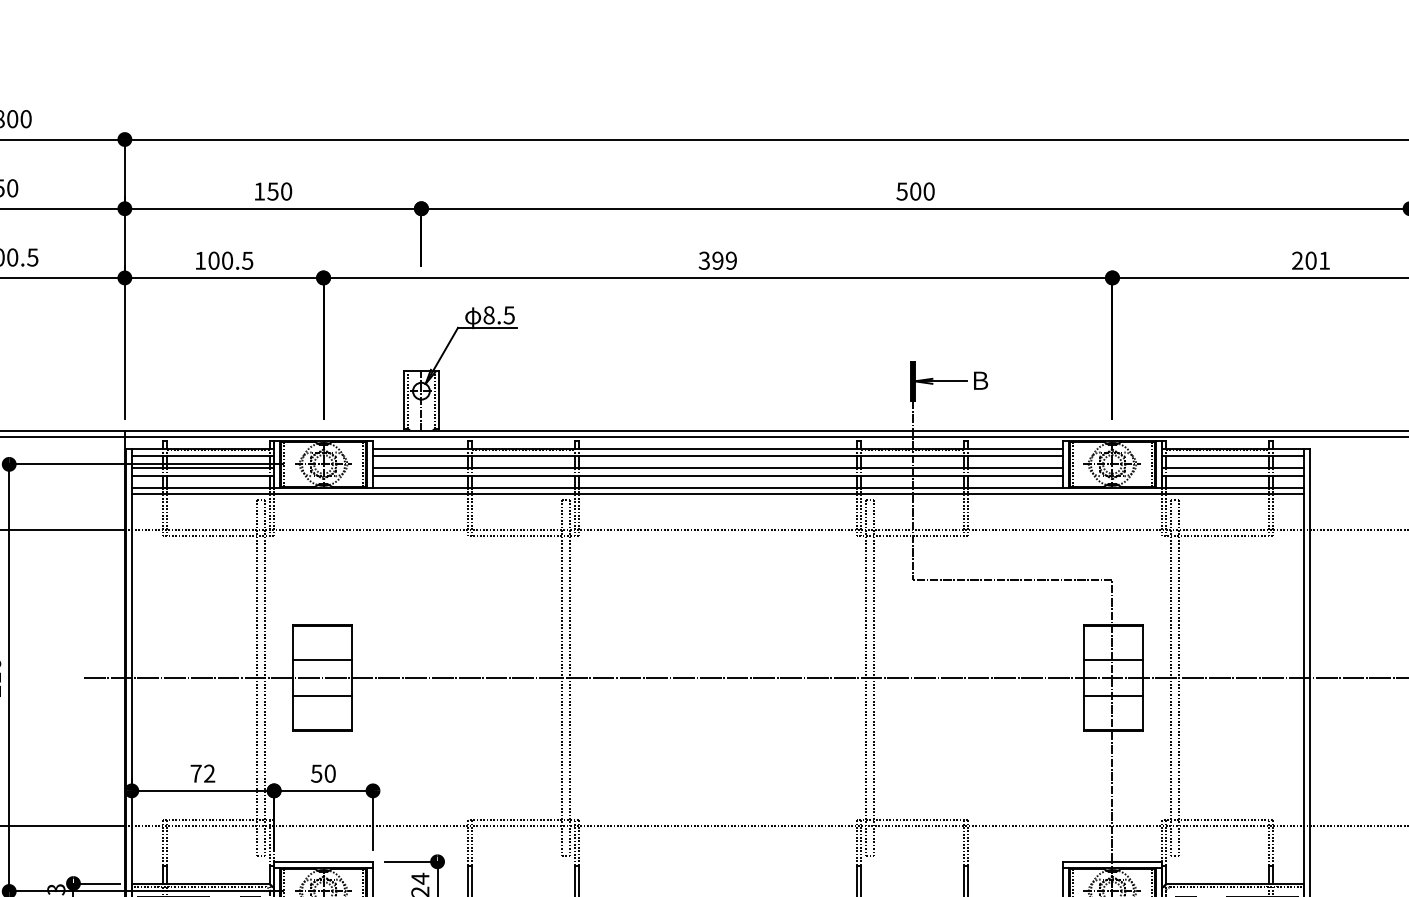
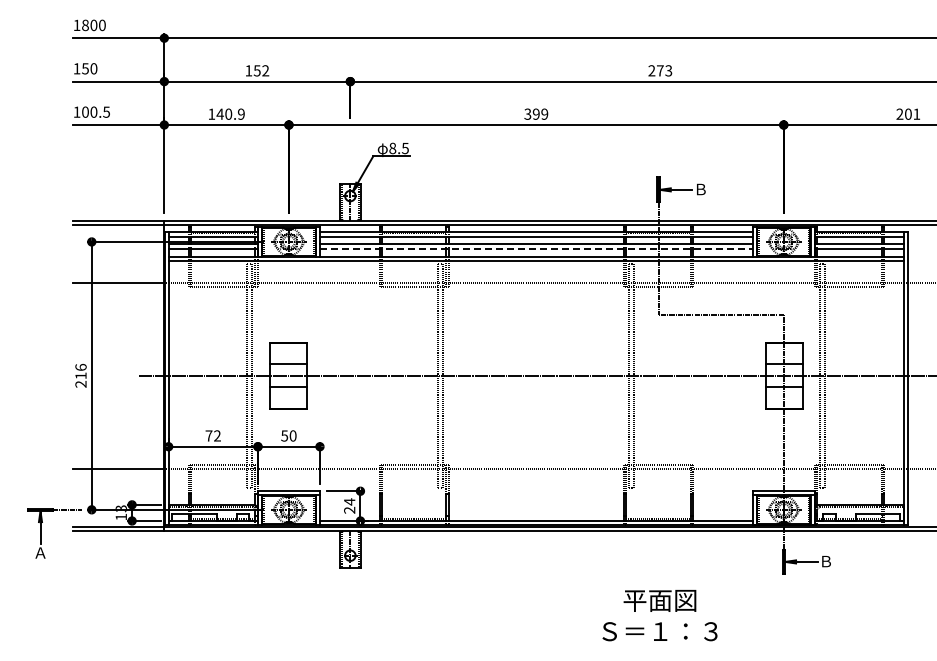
text: (286, 191) -> (265, 70), 150 -> 152
text: (915, 191) -> (660, 70), 500 -> 273
text: (230, 259) -> (230, 113), 100.5 -> 140.9
line: (718, 476) -> (536, 249), solid -> dashed

